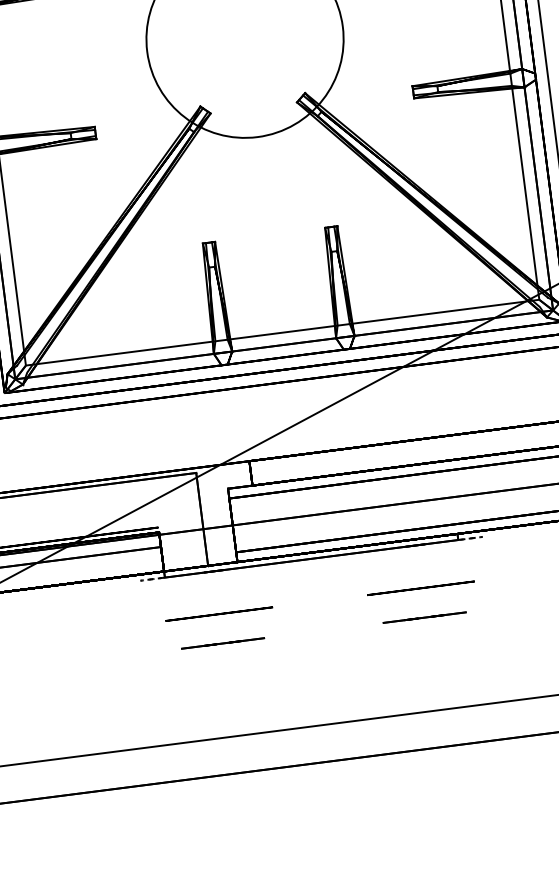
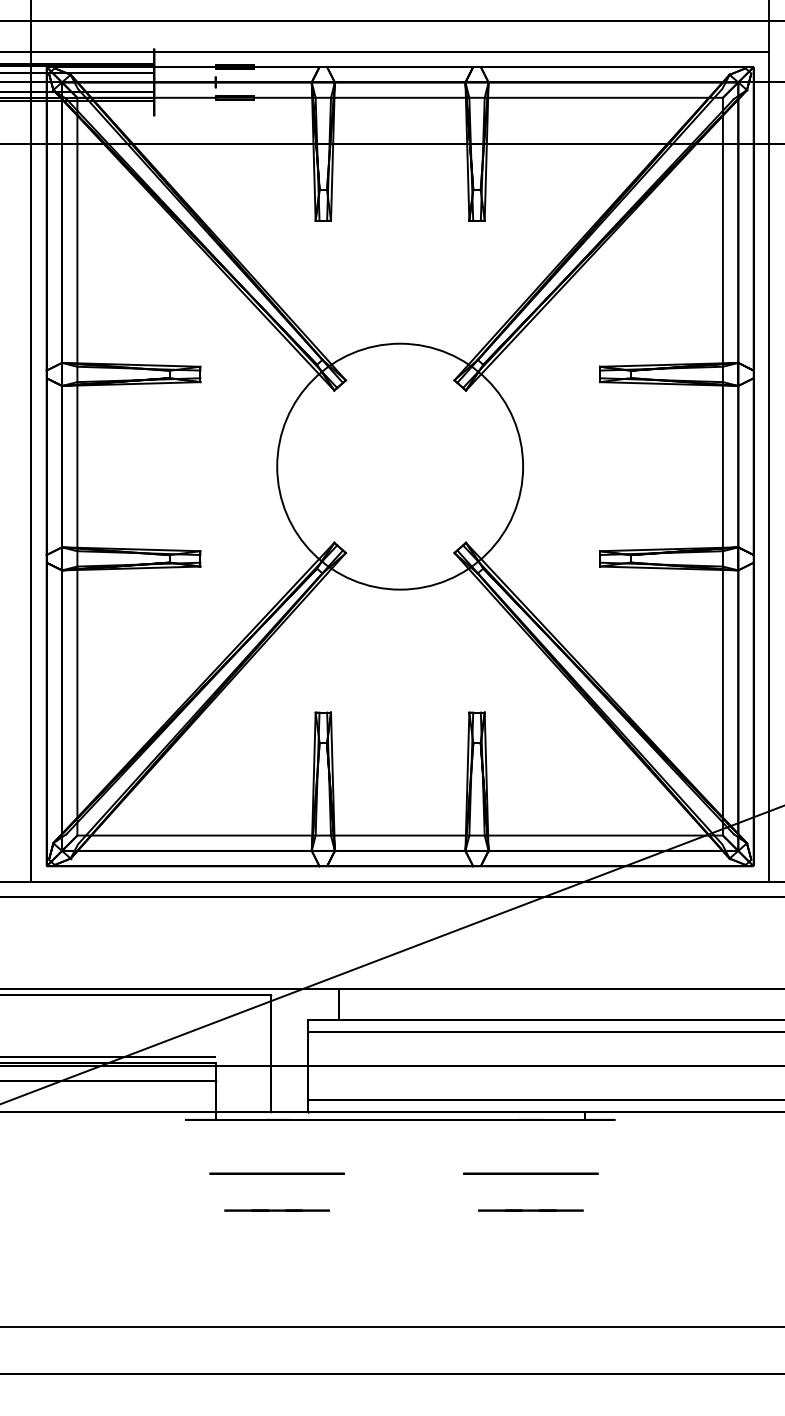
arc: (482, 536) -> (615, 1119), dashed -> solid
arc: (140, 580) -> (185, 1119), dashed -> solid

